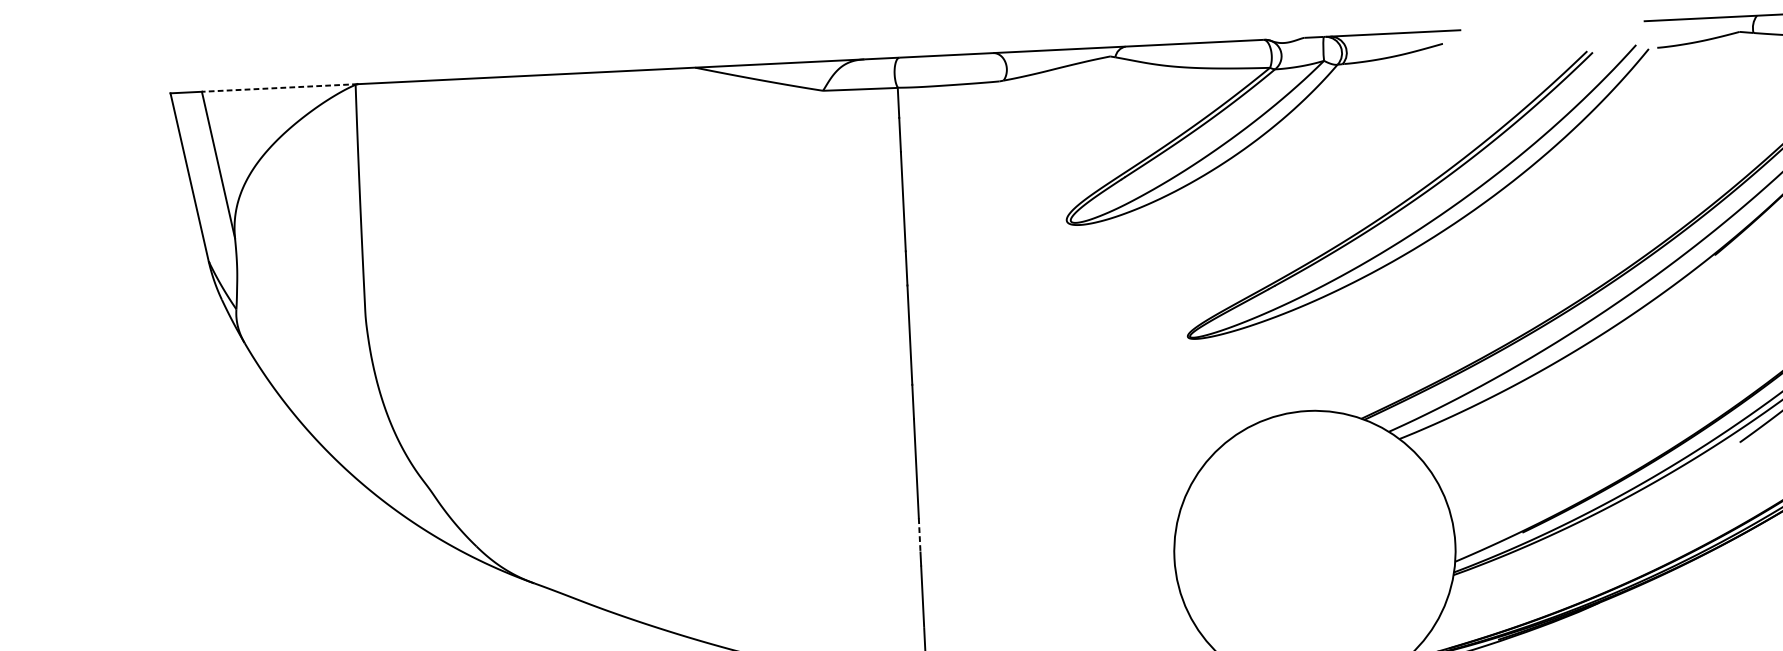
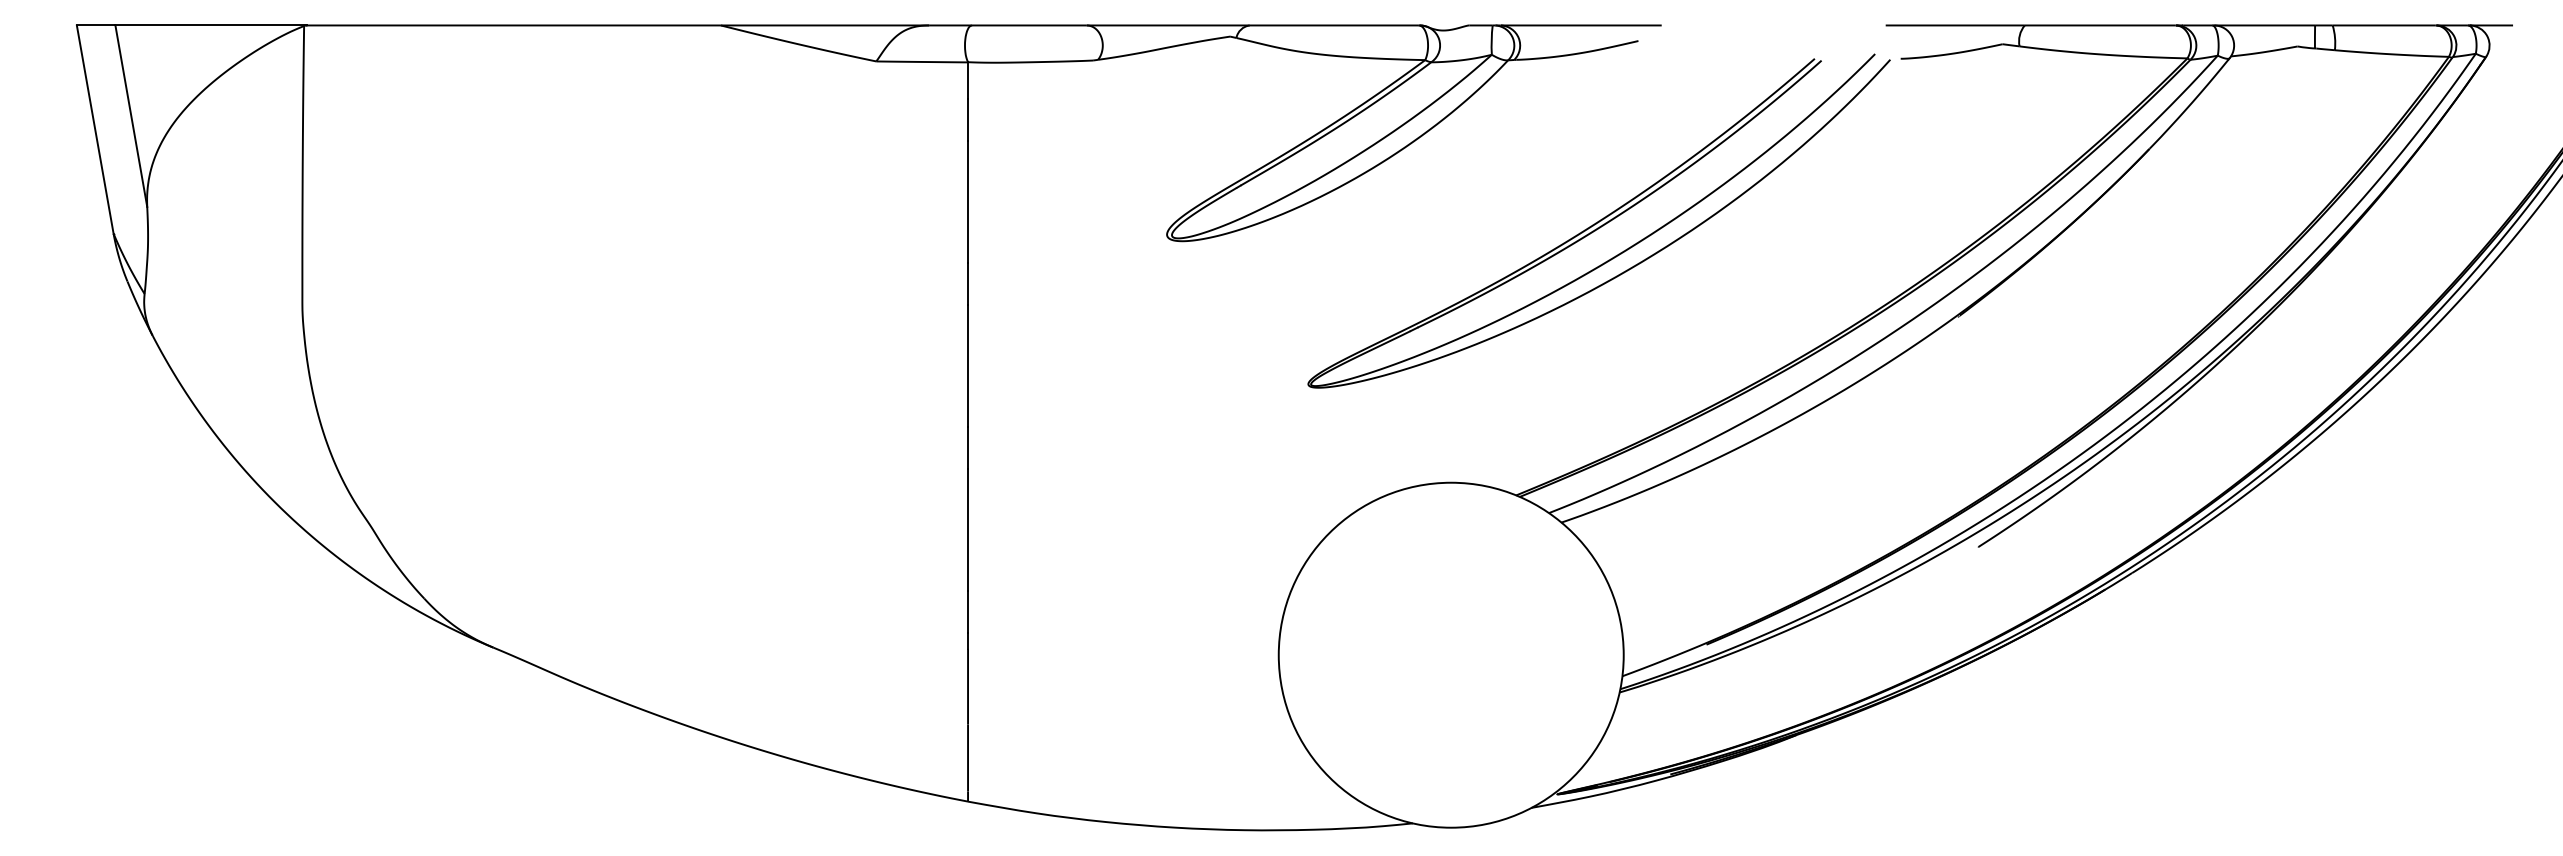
line: (280, 87) -> (211, 25), dashed -> solid
line: (920, 535) -> (968, 611), dashed -> solid

